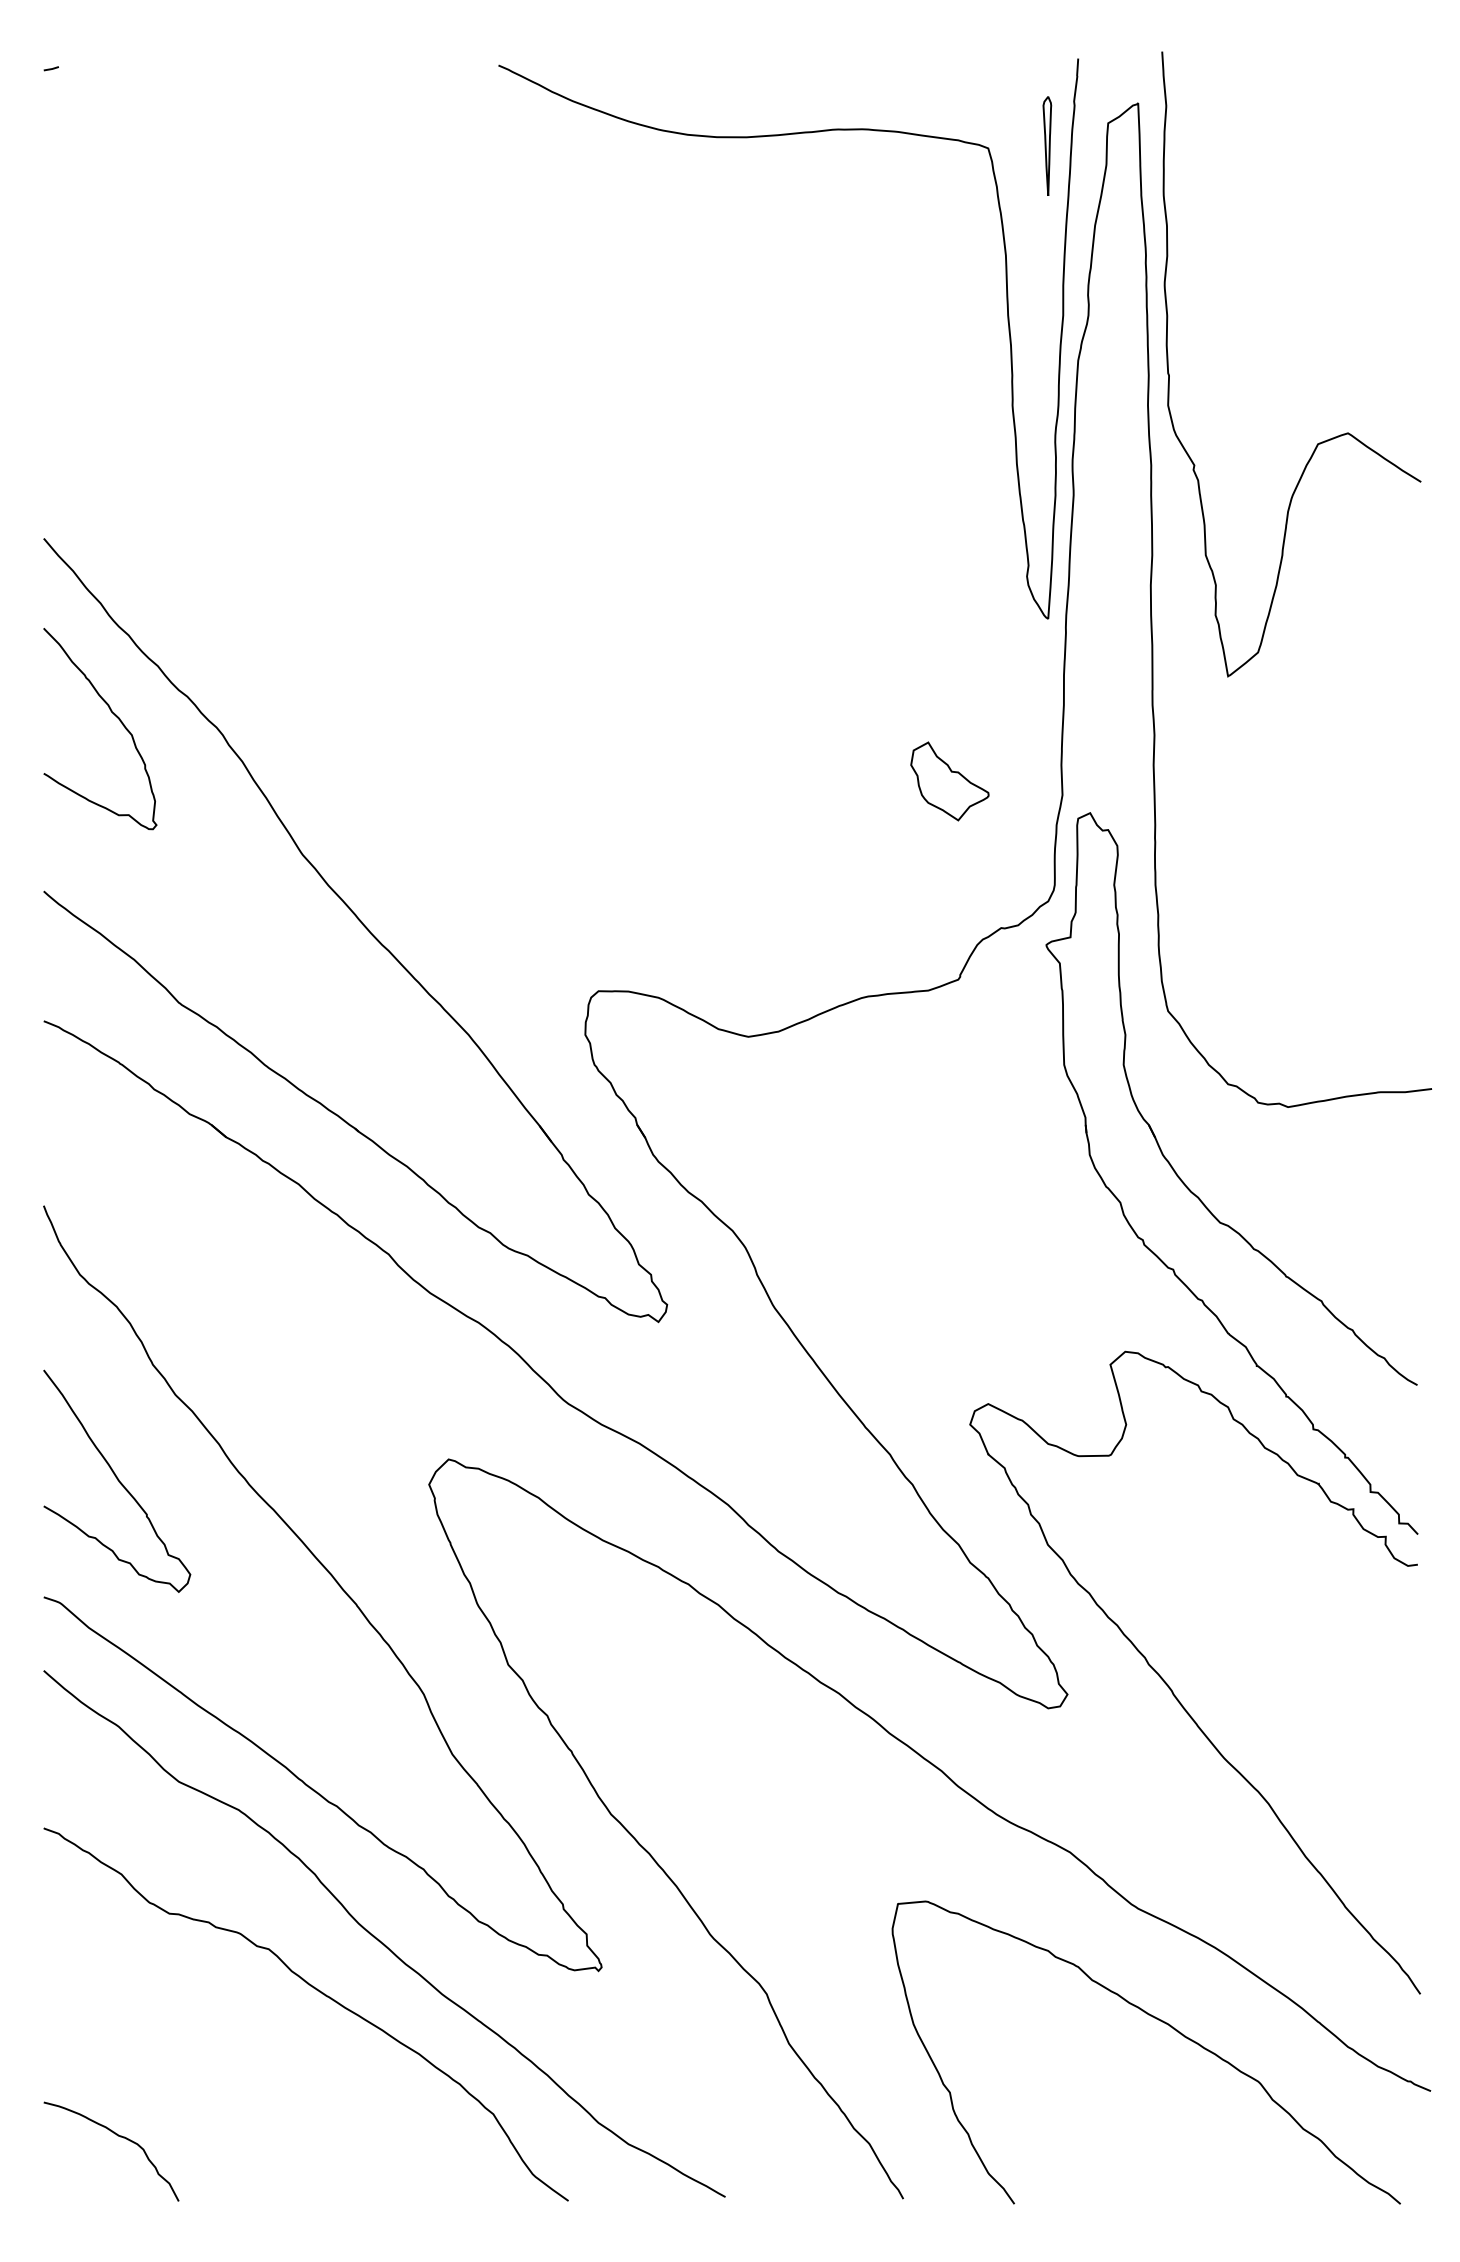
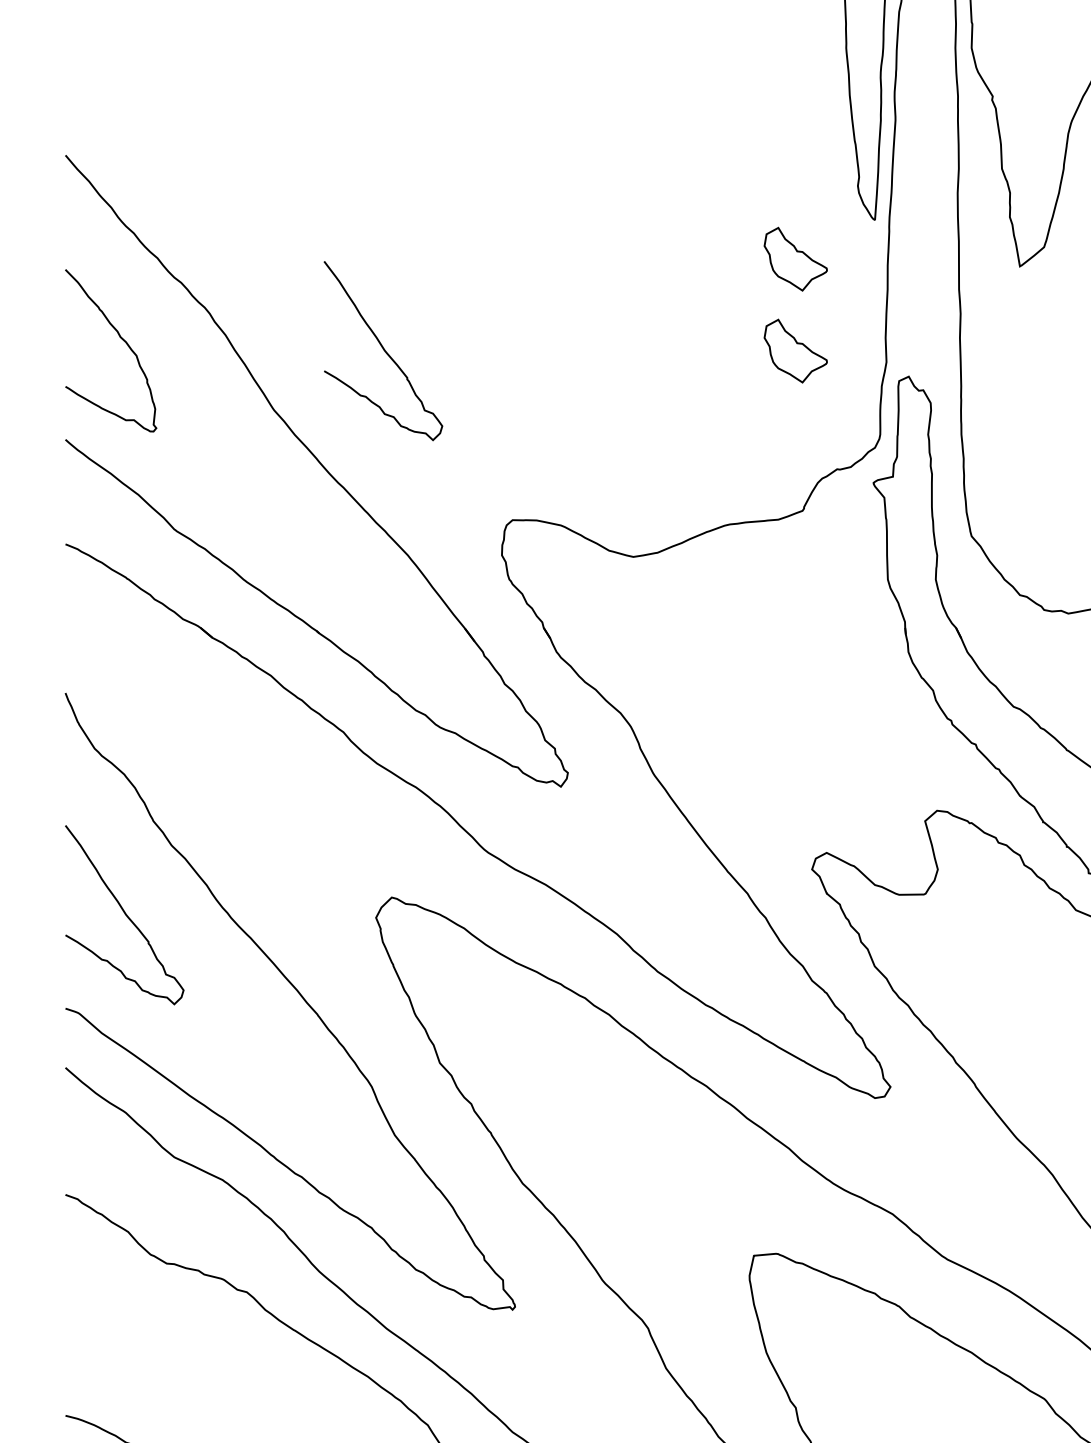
part: (949, 667) -> (795, 259), added
curve: (114, 715) -> (122, 339), moved
curve: (438, 780) -> (383, 350), added

